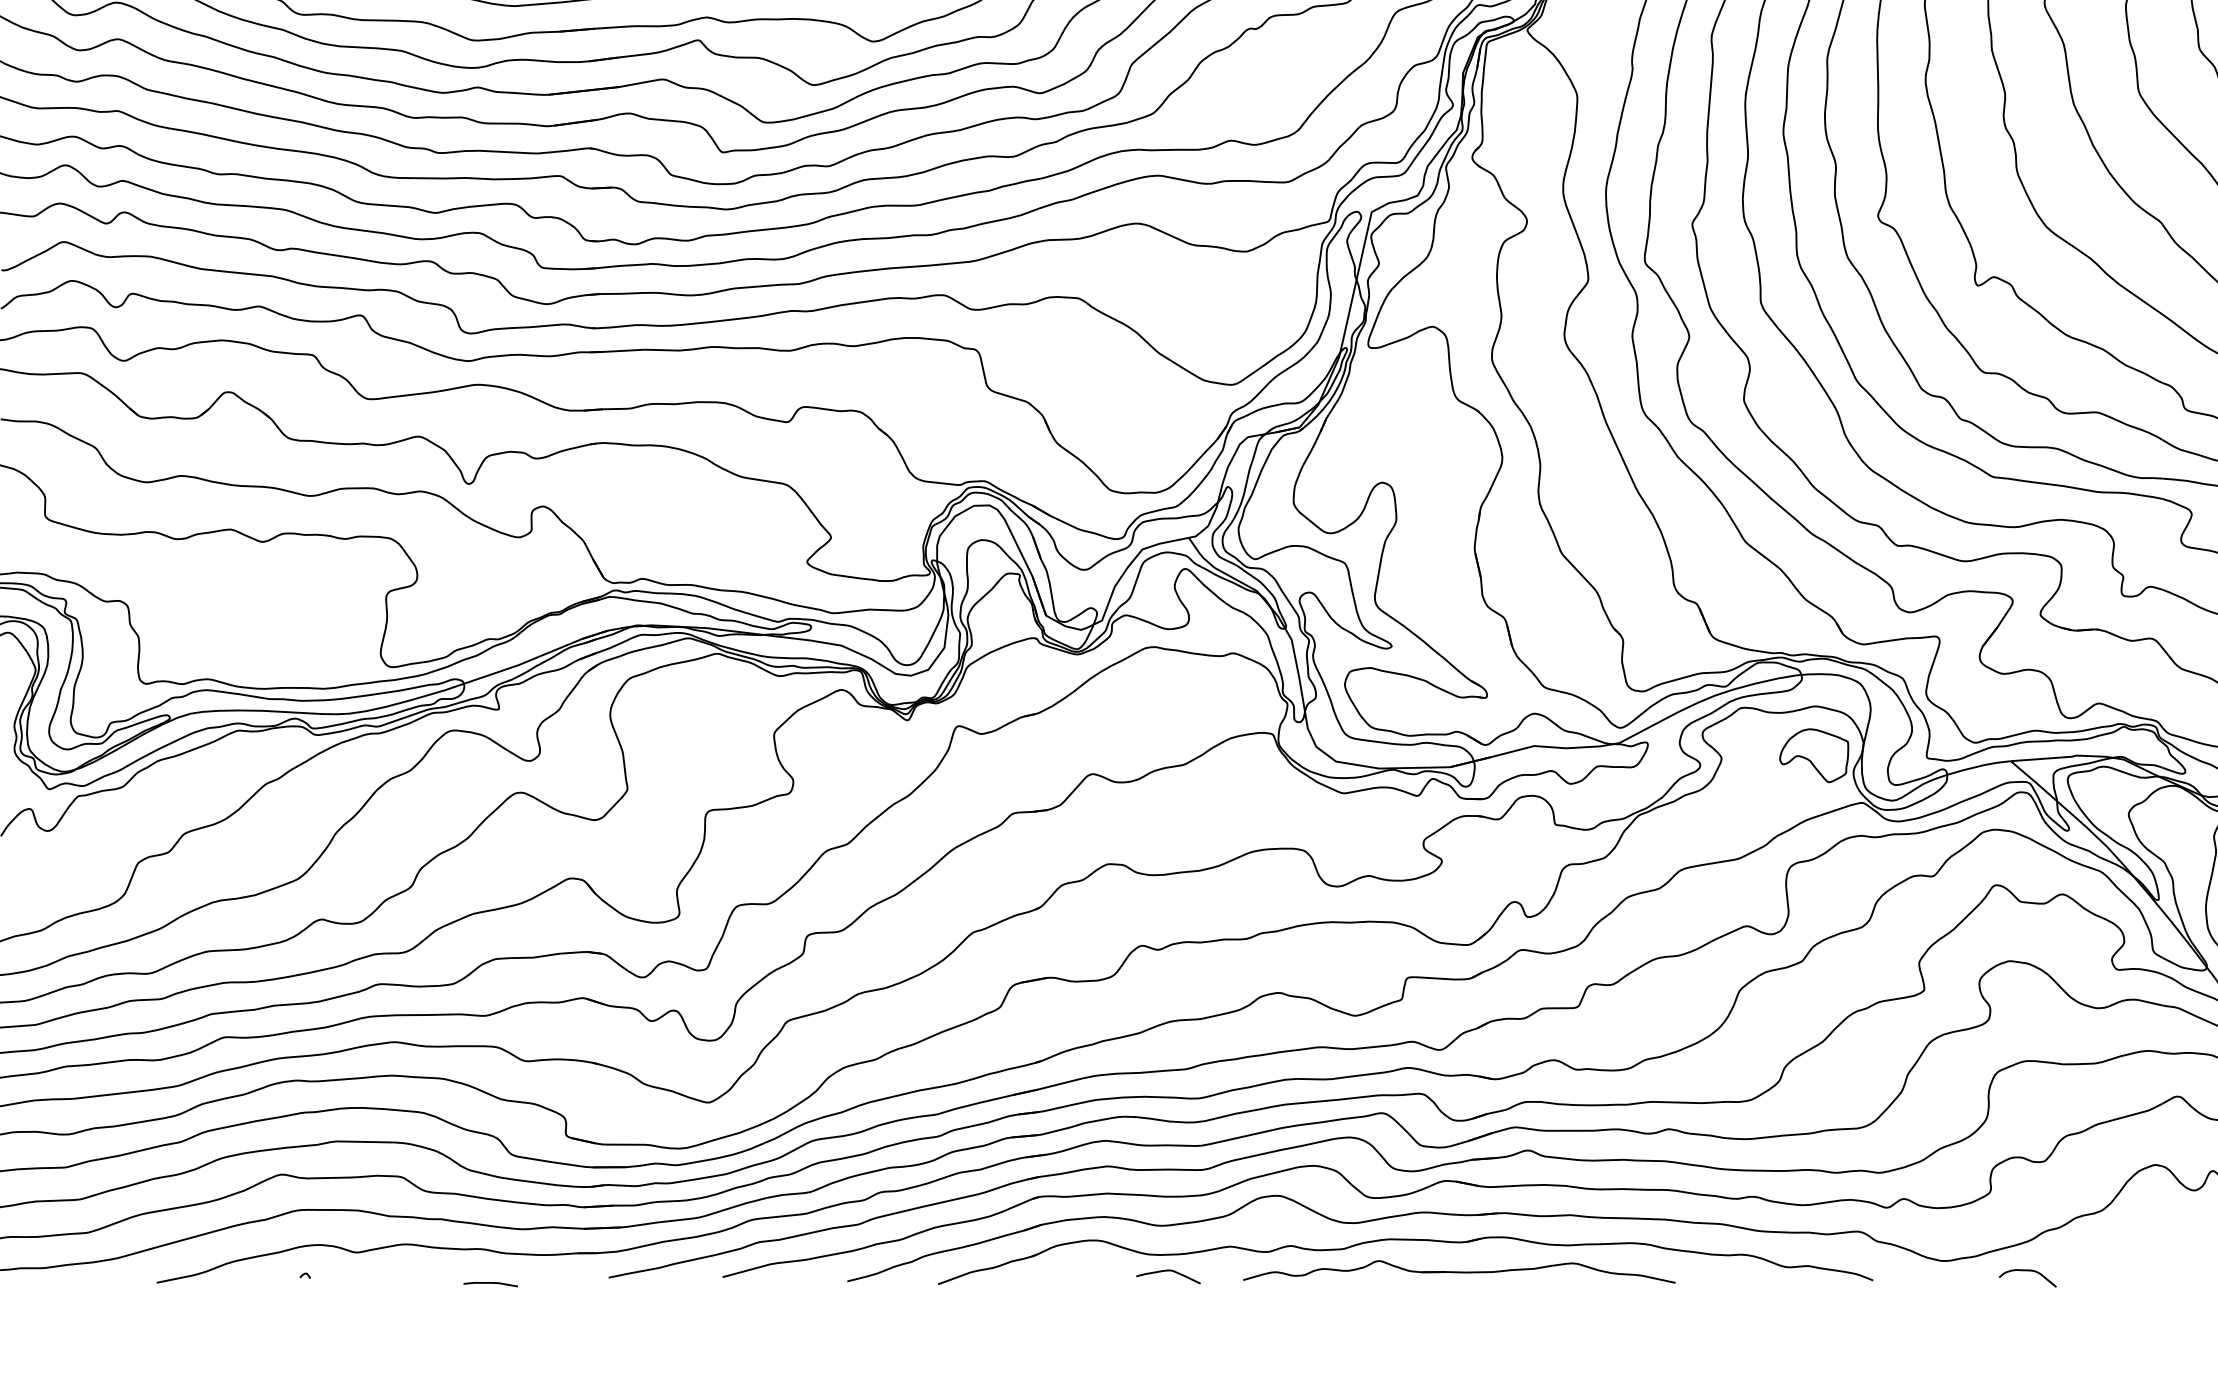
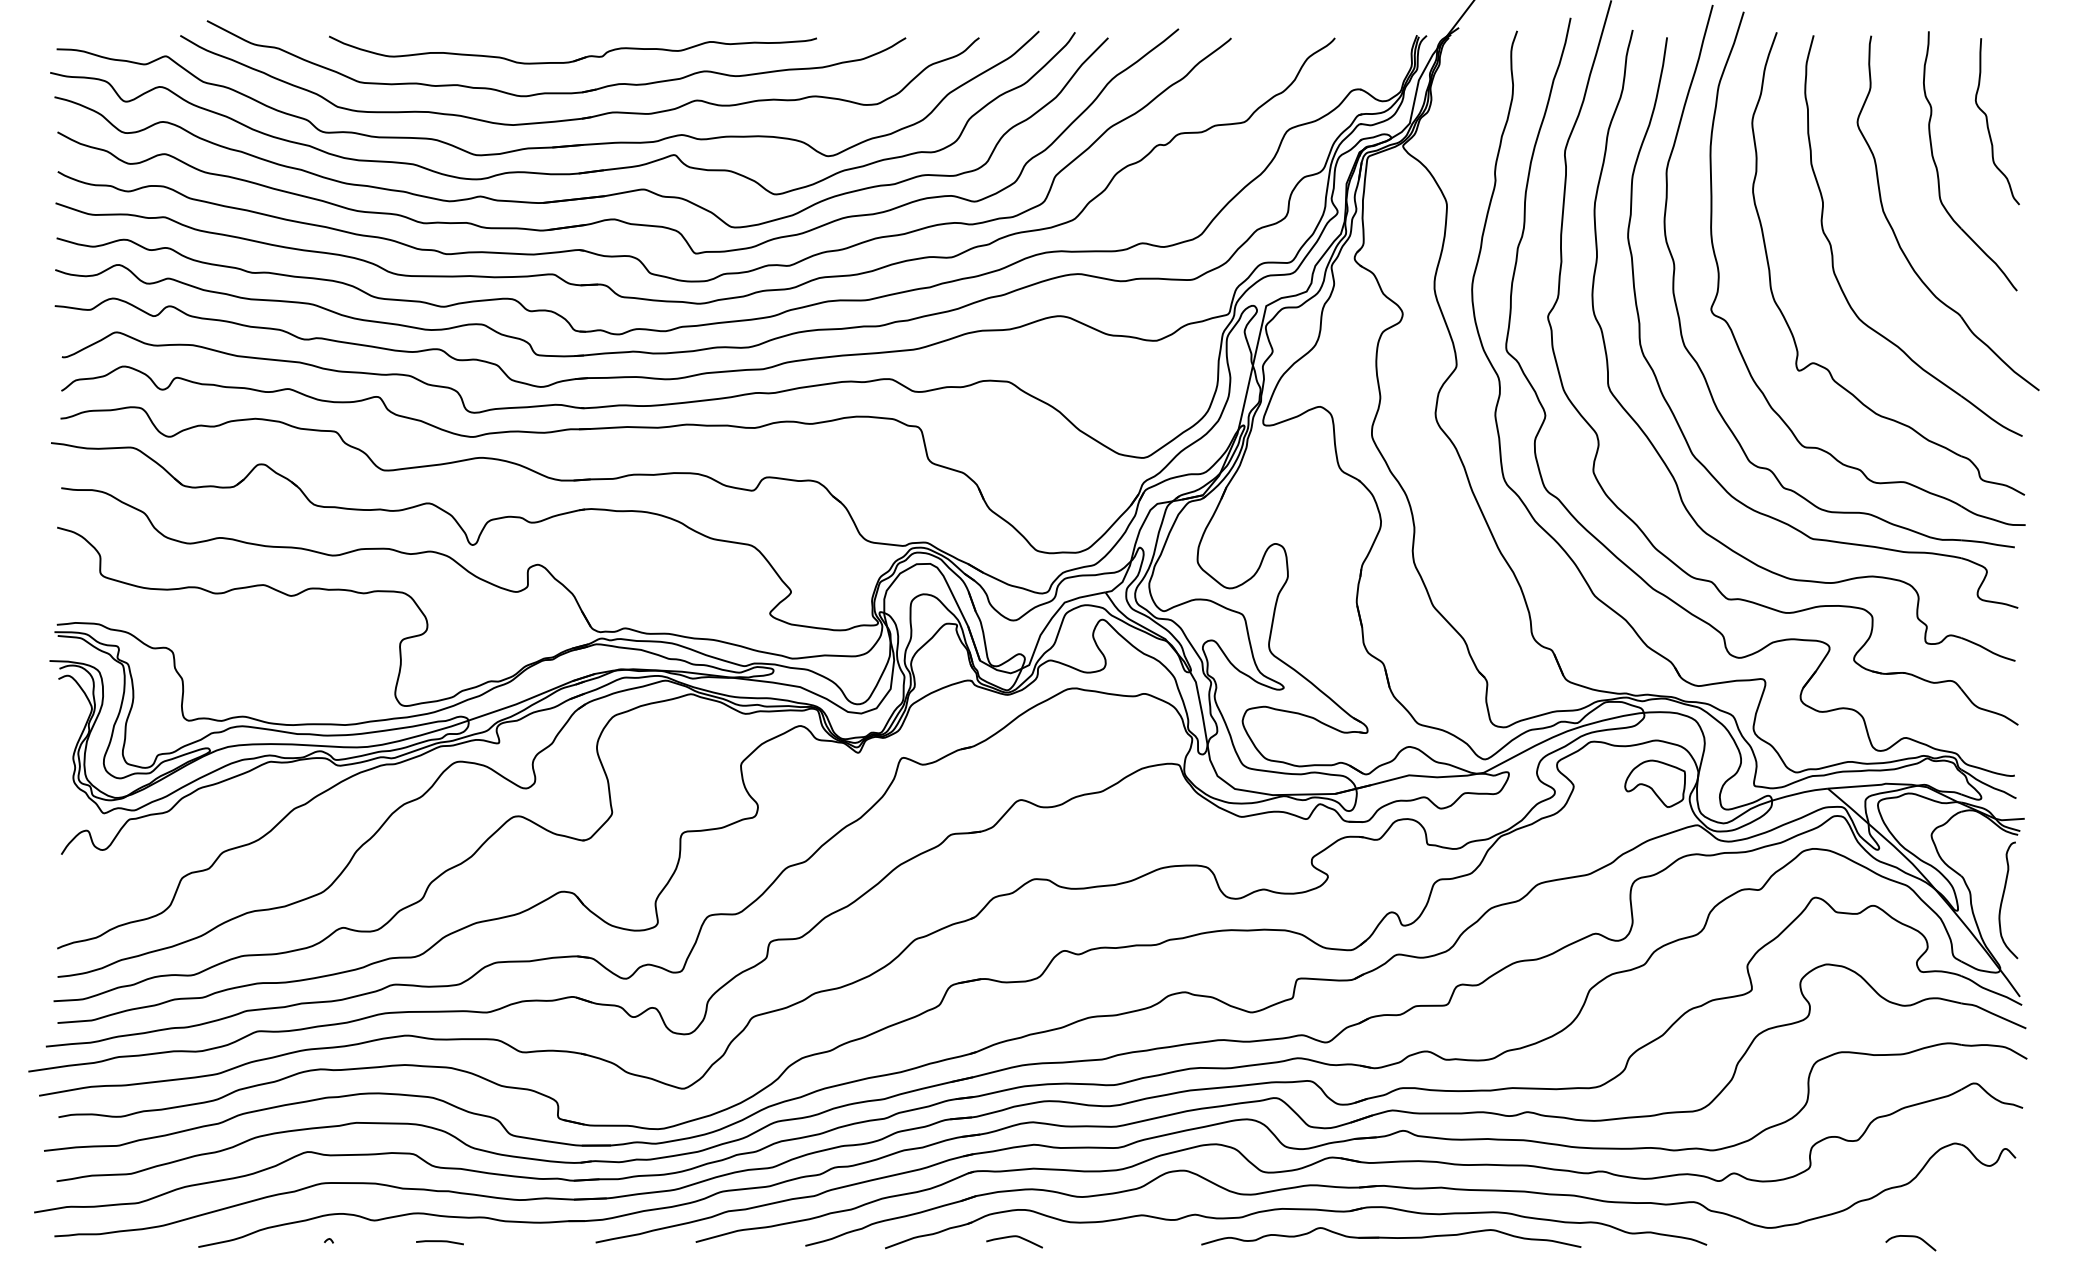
curve: (1168, 1271) -> (1014, 1237), moved
part: (1459, 1271) -> (1391, 1237), moved
curve: (2027, 1271) -> (1910, 1237), moved
line: (490, 1284) -> (439, 1242), moved

